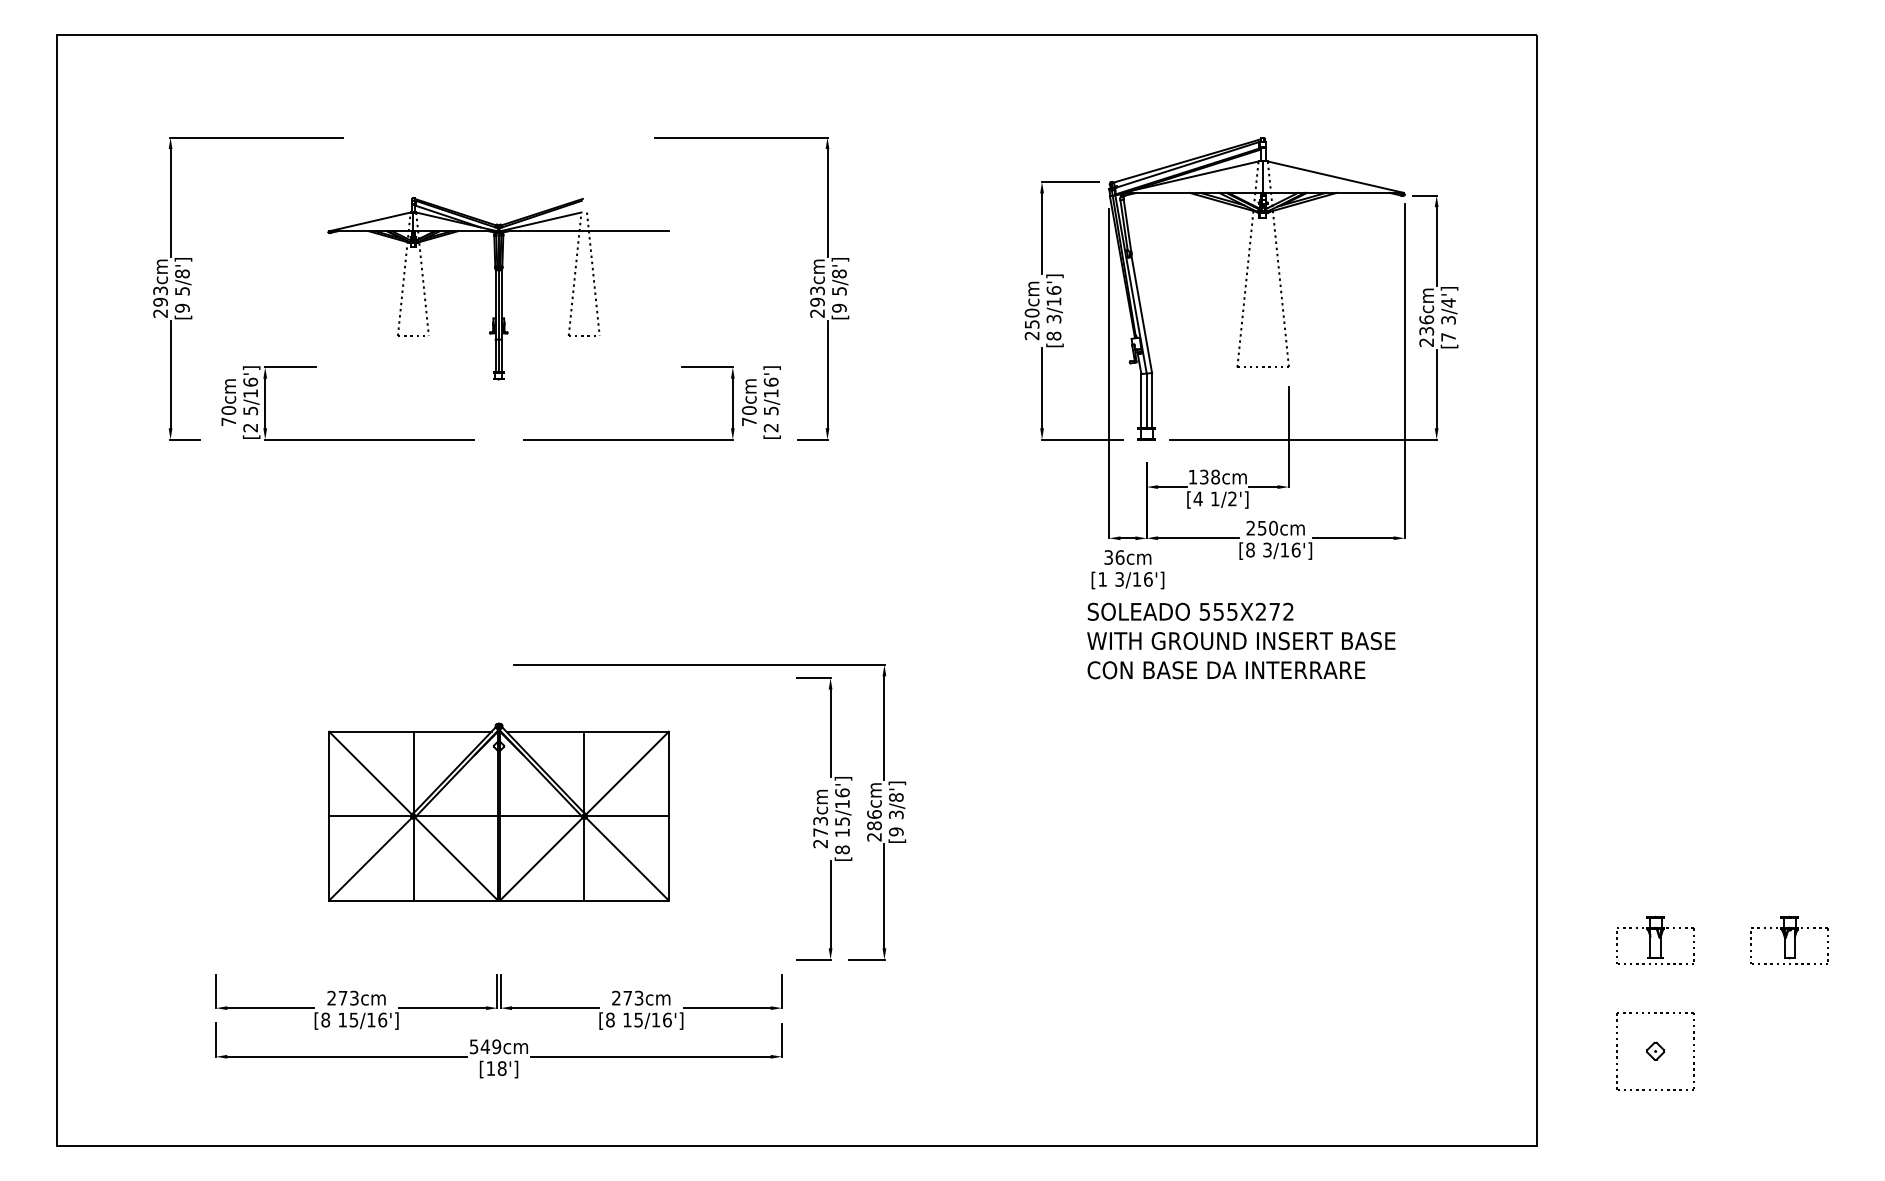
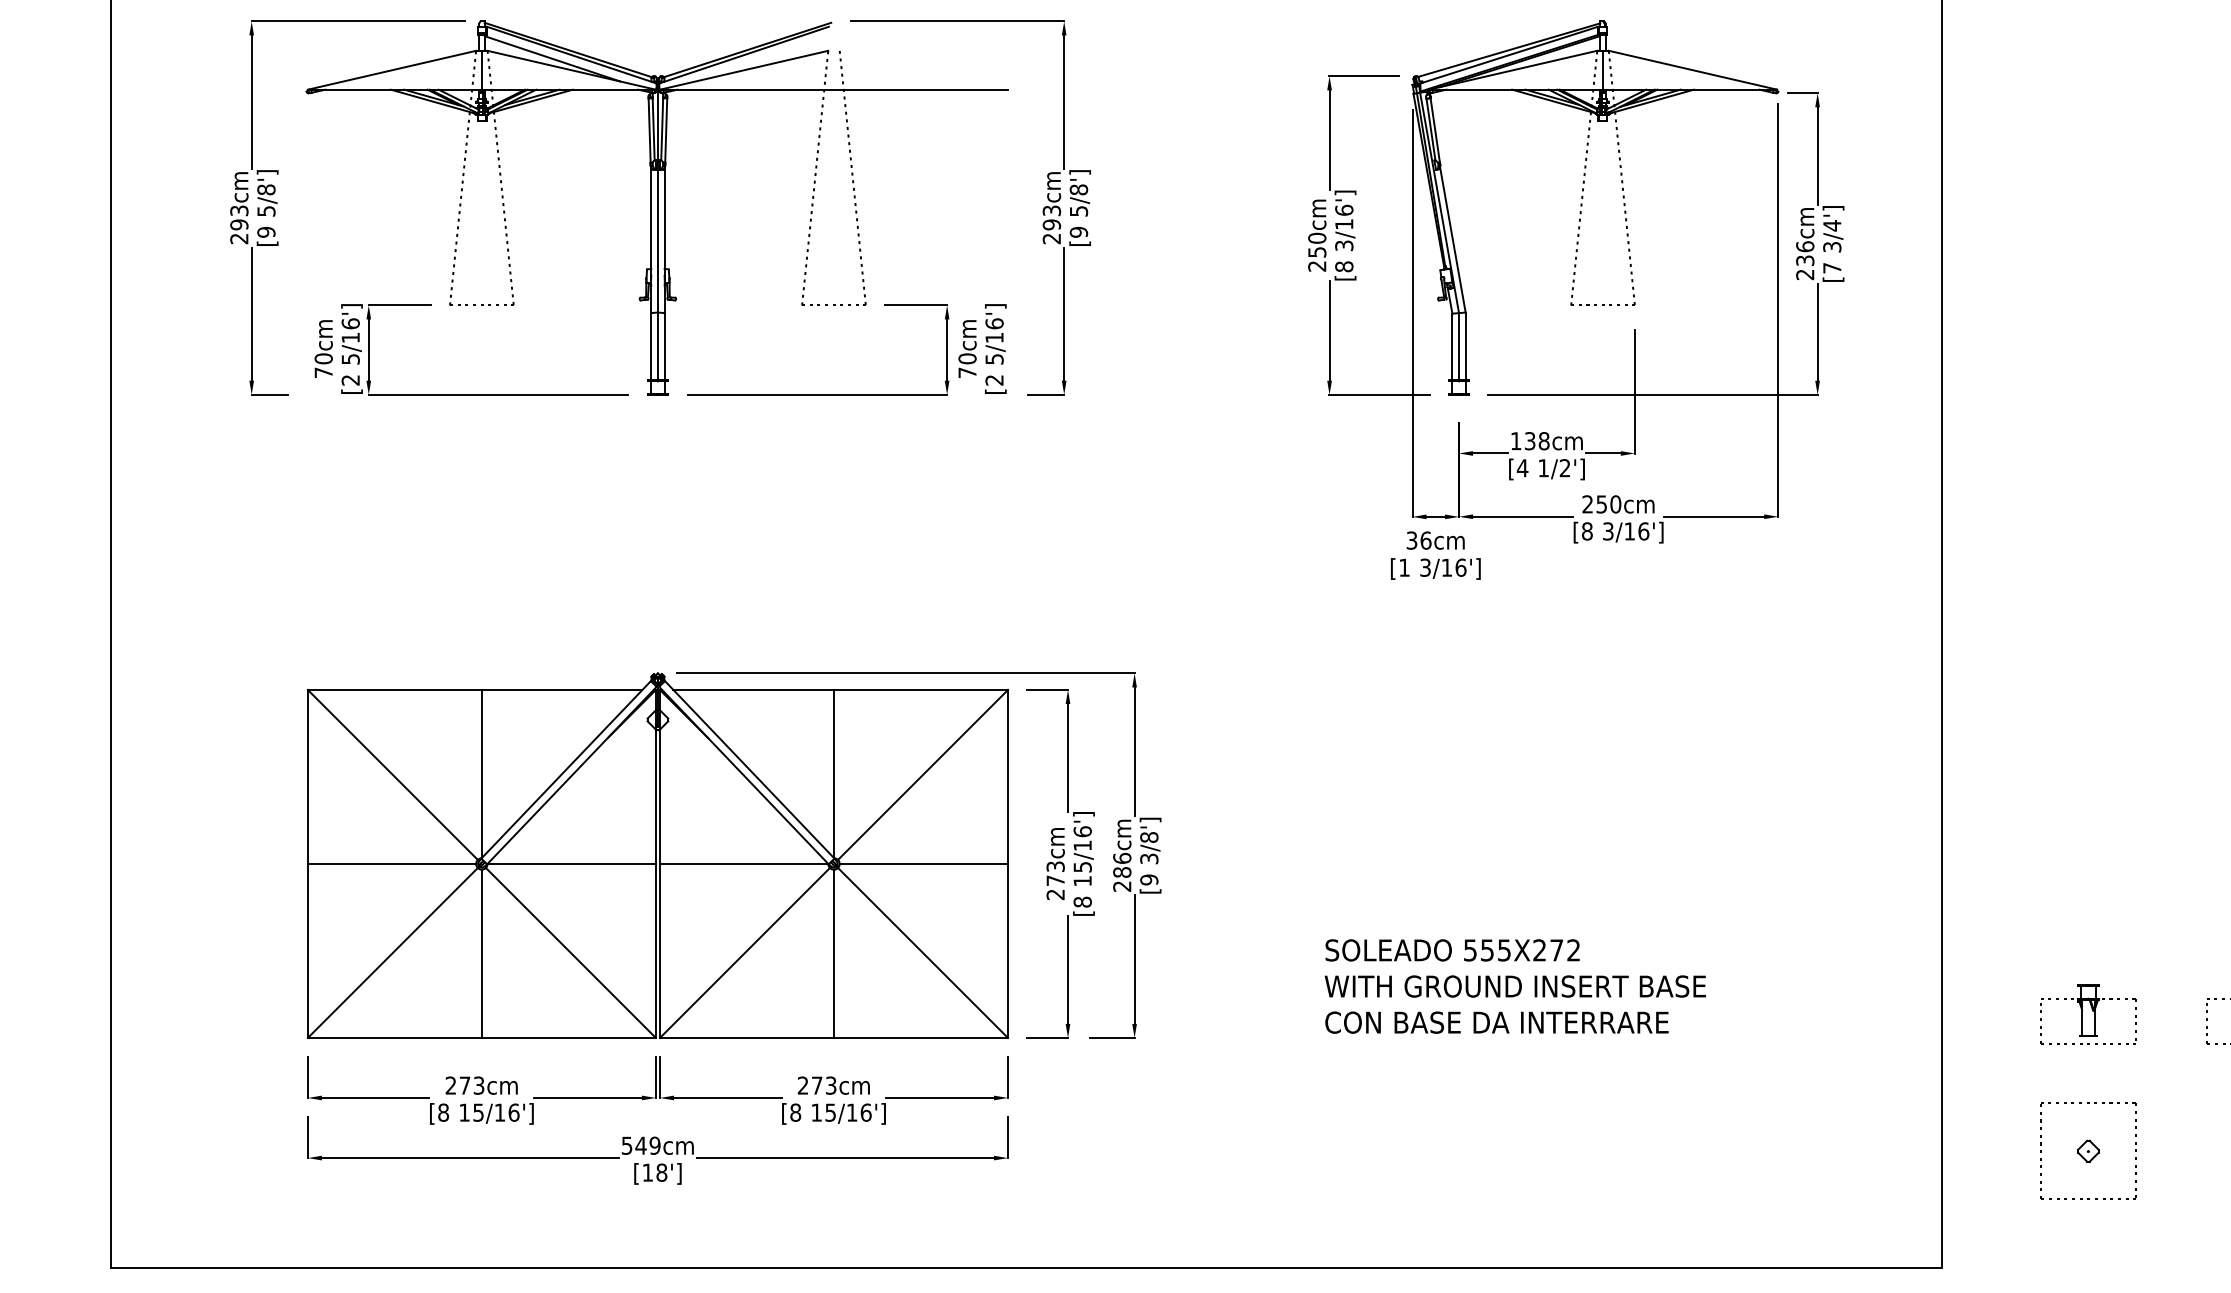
part: (498, 288) -> (657, 207), size x1.67
text: (1241, 640) -> (1515, 985), moved
part: (498, 811) -> (657, 854), size x1.67

